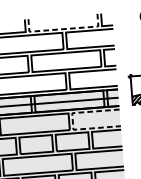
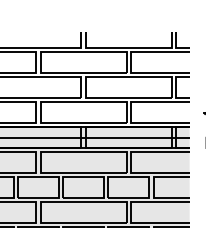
line: (63, 28) -> (128, 47), dashed -> solid
line: (73, 122) -> (131, 163), dashed -> solid

